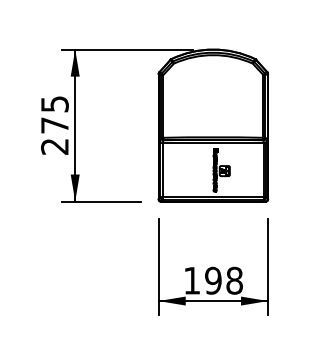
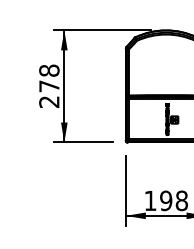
text: (54, 104) -> (49, 70), 275 -> 278

